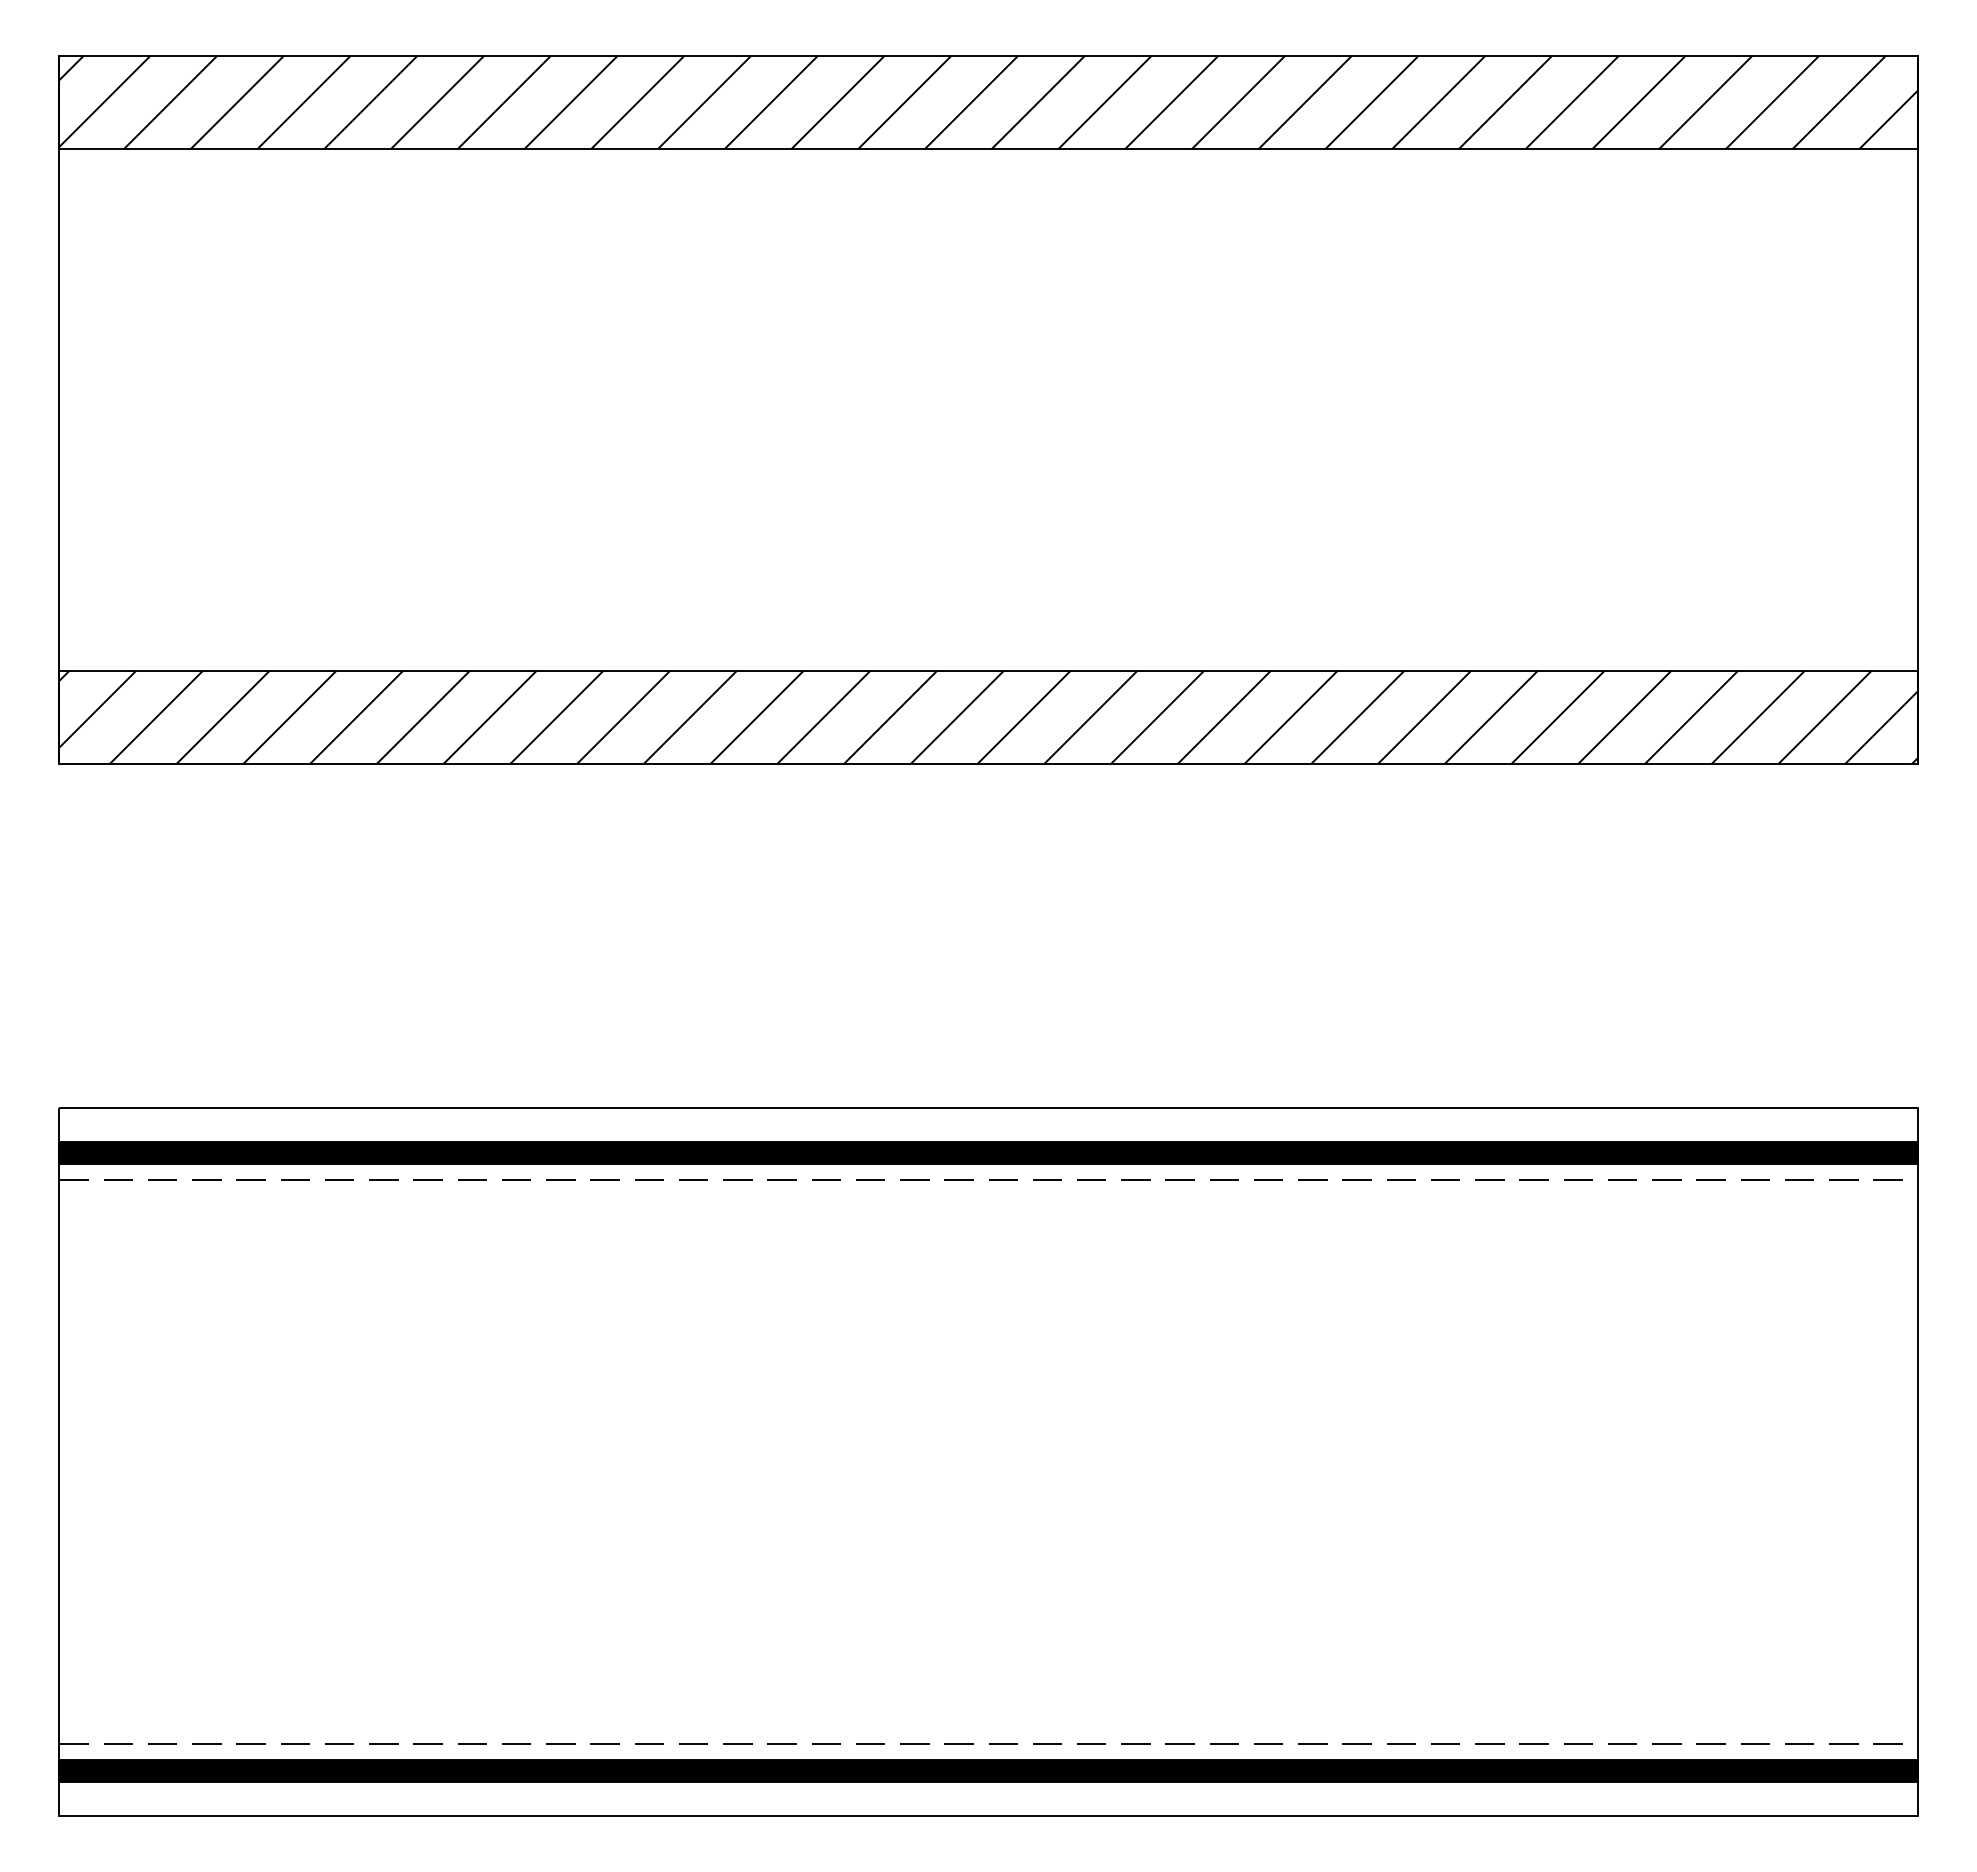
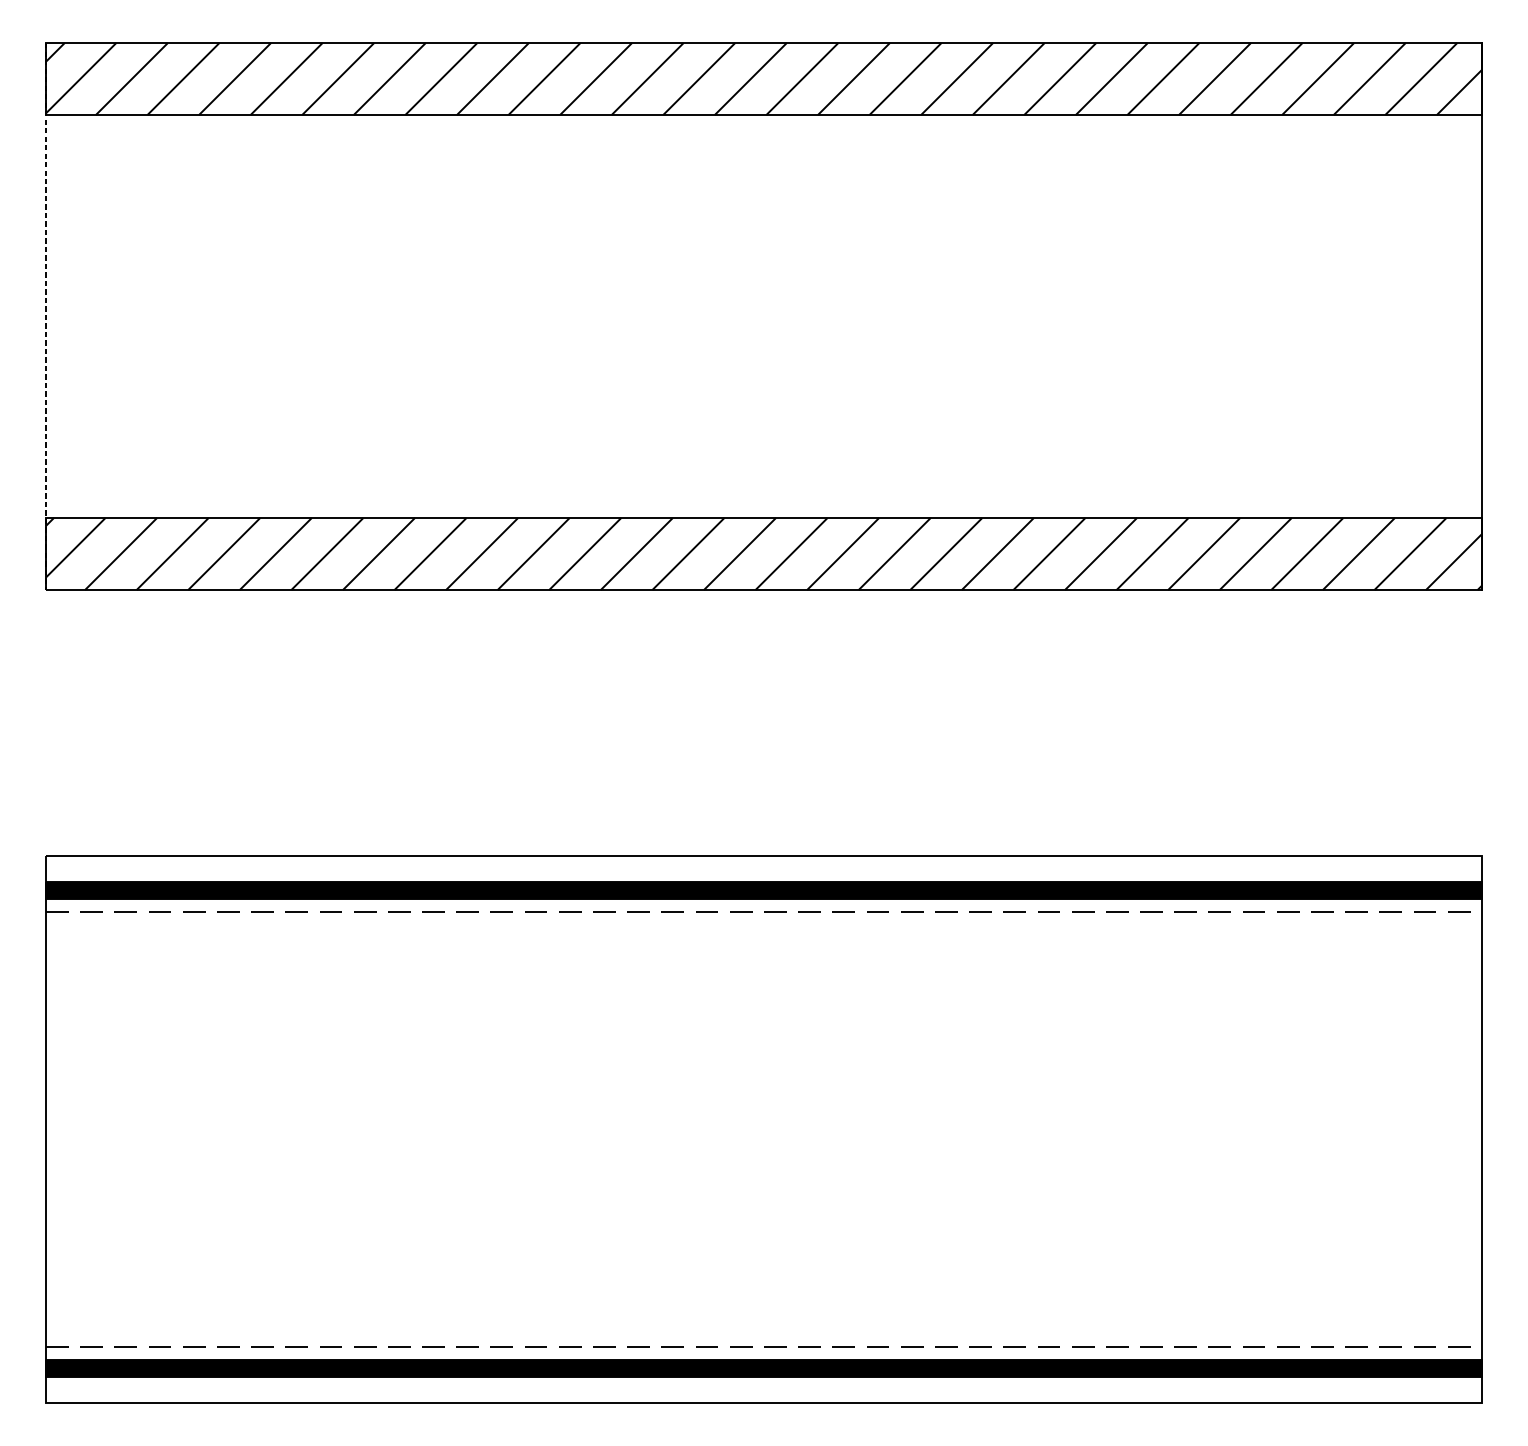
line: (59, 409) -> (46, 316), solid -> dashed

